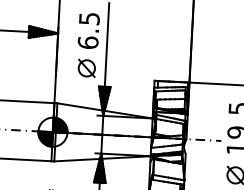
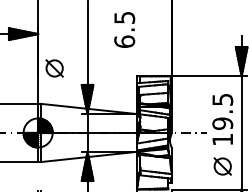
text: (88, 30) -> (124, 29), moved
part: (86, 68) -> (54, 68), moved

